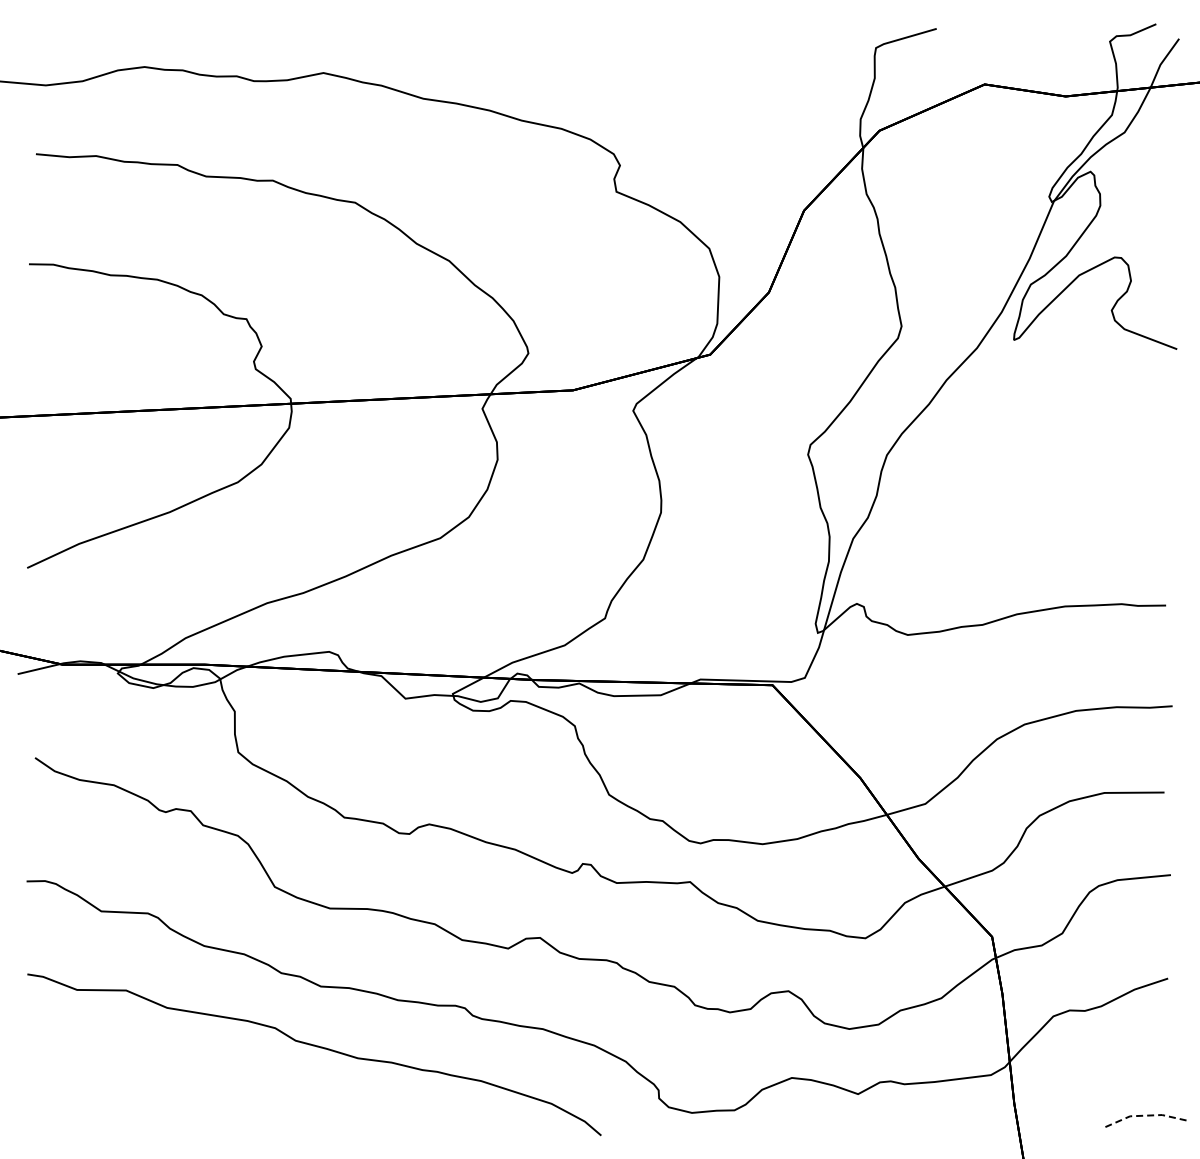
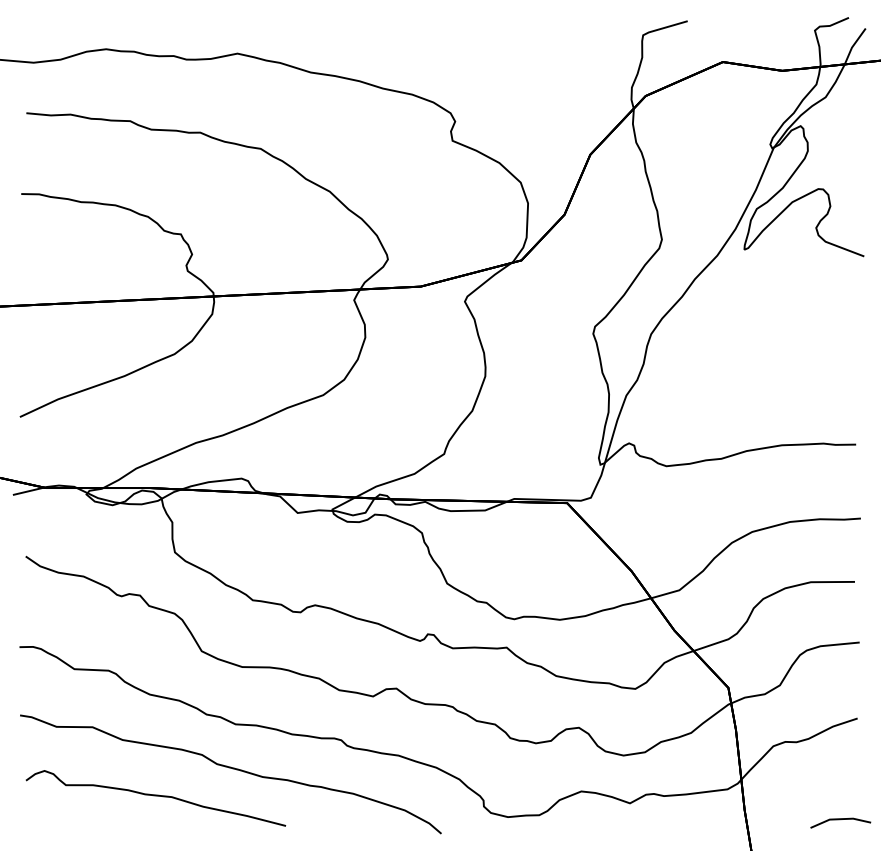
curve: (212, 1084) -> (155, 796), added
line: (1143, 1115) -> (839, 819), dashed -> solid

